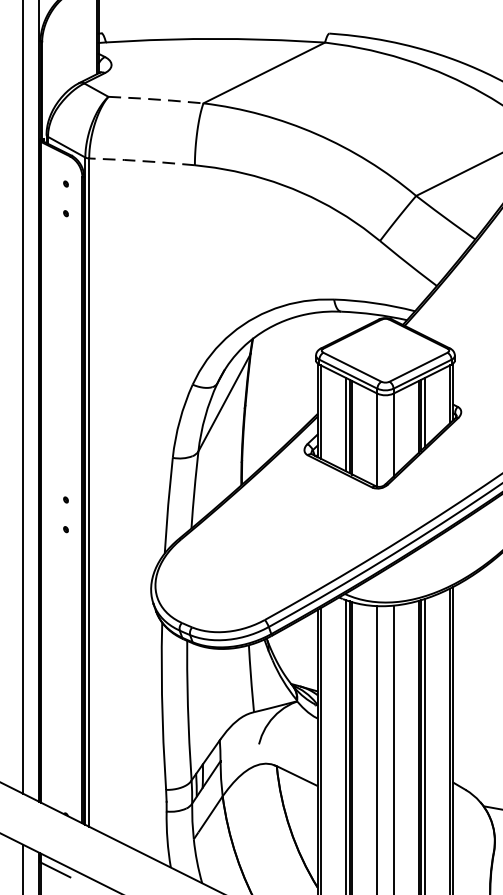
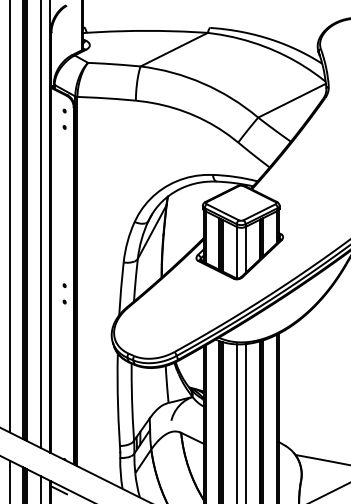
line: (156, 99) -> (114, 64), dashed -> solid
line: (141, 161) -> (106, 98), dashed -> solid

